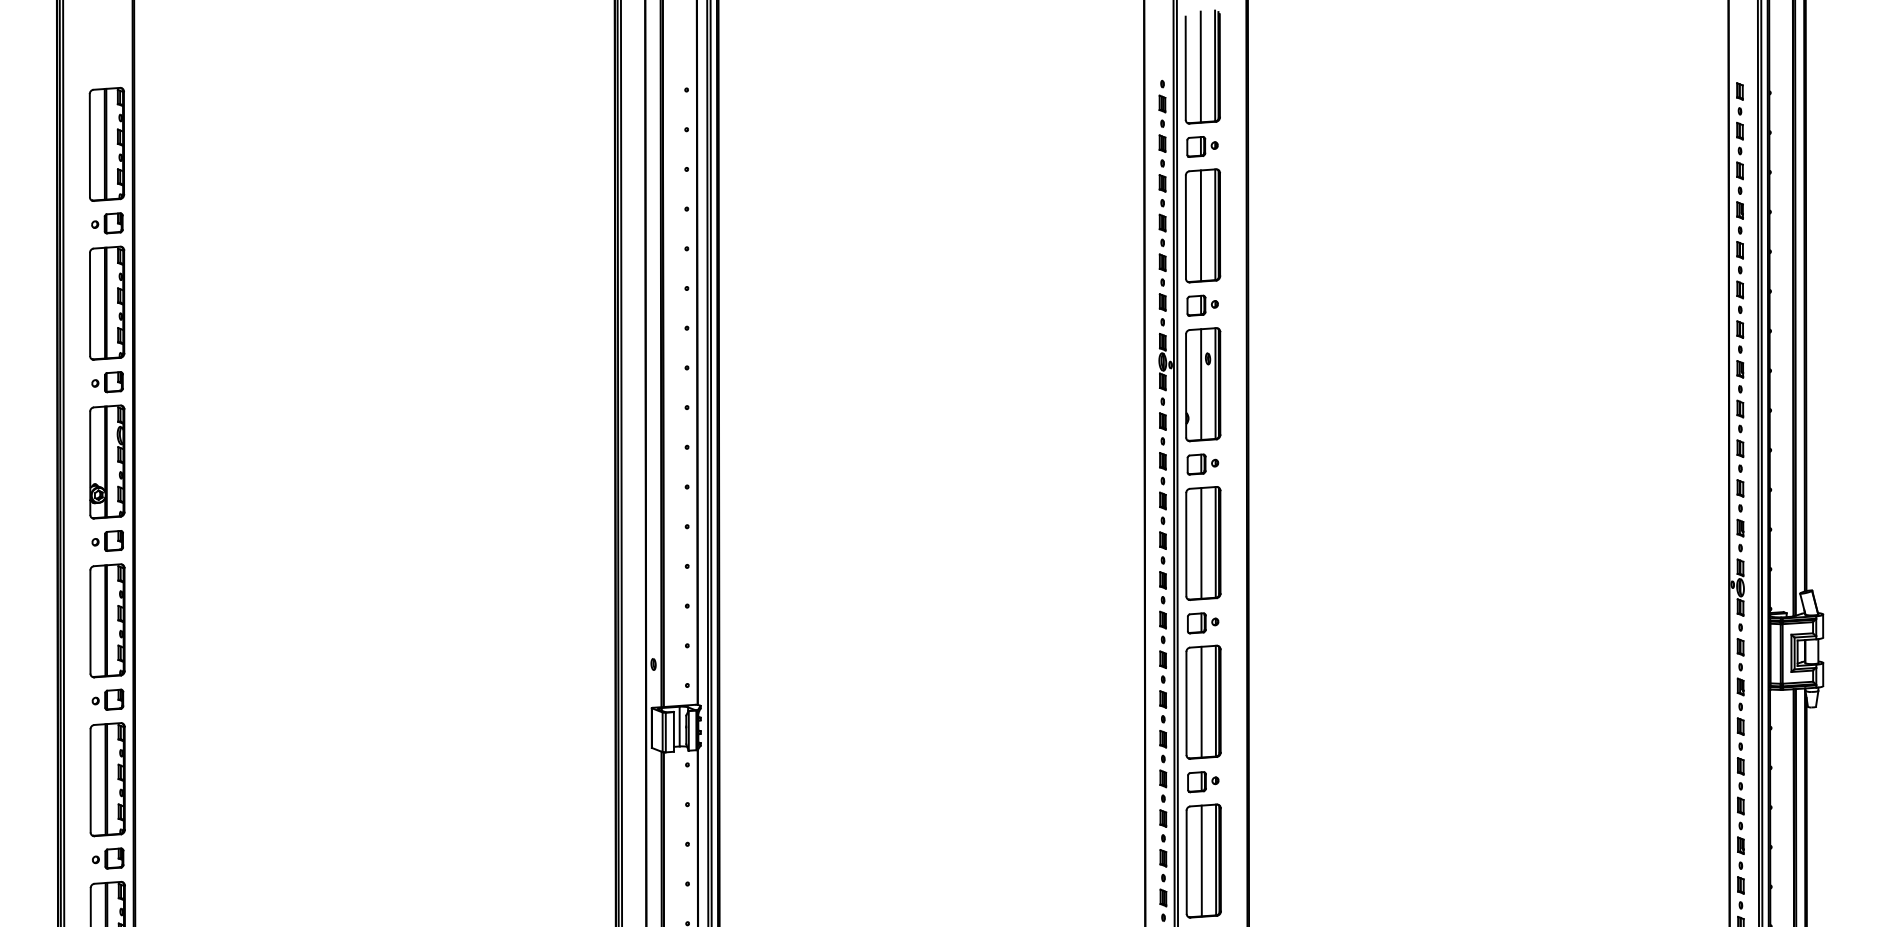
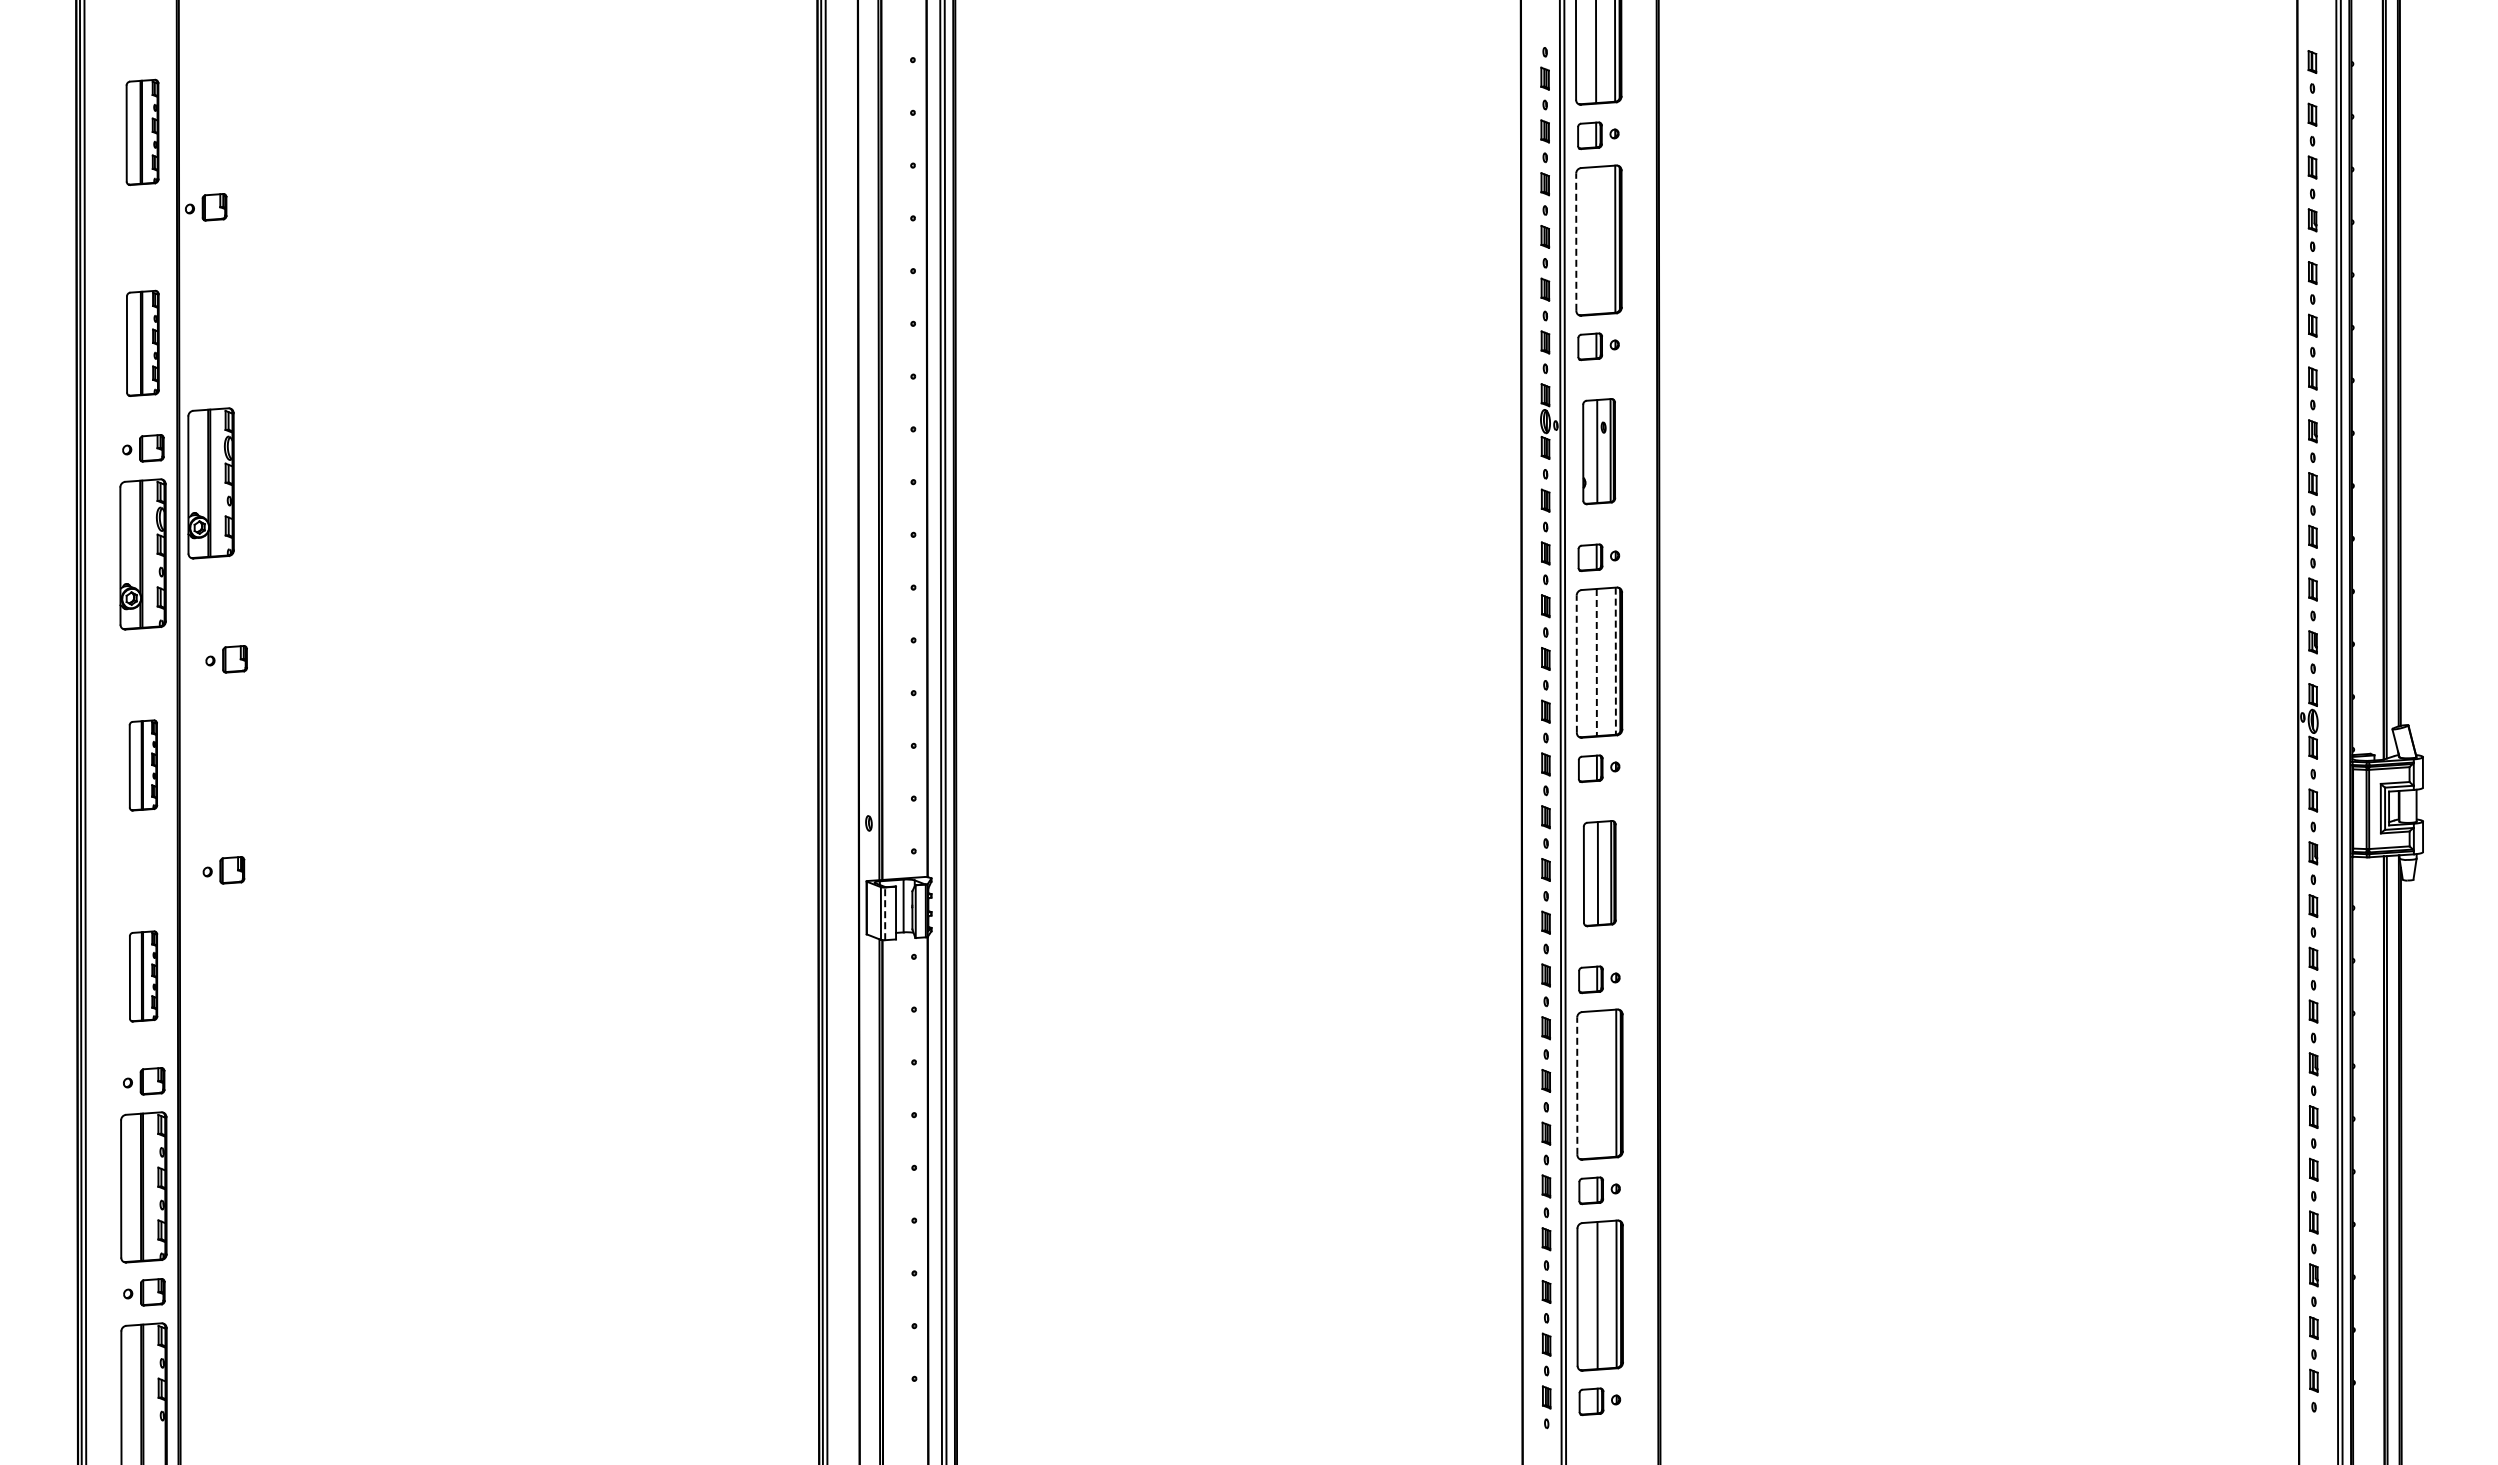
part: (106, 144) -> (142, 132), size x0.7
part: (107, 223) -> (206, 207), moved
line: (1201, 225) -> (1596, 240), removed
line: (1186, 227) -> (1576, 242), solid -> dashed
part: (106, 303) -> (142, 343), size x0.7
part: (1202, 384) -> (1598, 451), size x0.7
part: (158, 408) -> (210, 483), added
part: (107, 541) -> (226, 659), moved
line: (1215, 542) -> (1615, 661), solid -> dashed
line: (1201, 543) -> (1596, 662), solid -> dashed
line: (1186, 544) -> (1576, 664), solid -> dashed
part: (107, 620) -> (143, 765), size x0.6
part: (107, 699) -> (223, 870), moved
part: (1203, 702) -> (1599, 873), size x0.7
line: (666, 732) -> (885, 913), solid -> dashed
part: (107, 779) -> (143, 976), size x0.6
line: (1201, 860) -> (1597, 1084), removed
line: (1186, 862) -> (1577, 1086), solid -> dashed

